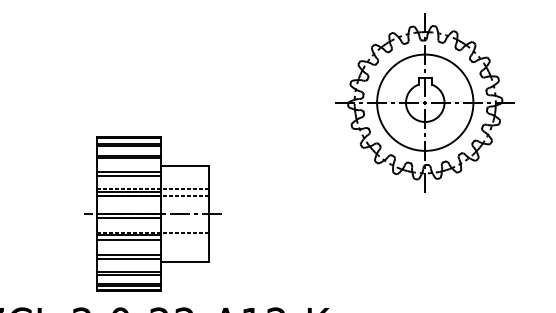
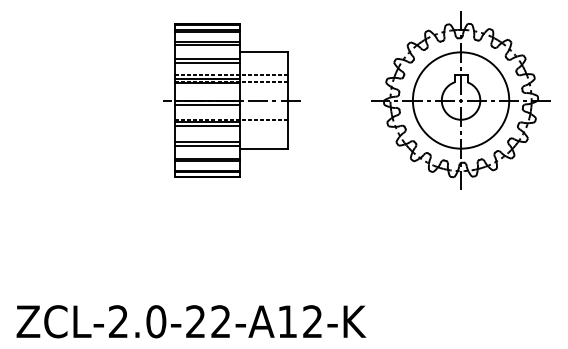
part: (152, 213) -> (231, 100), moved

